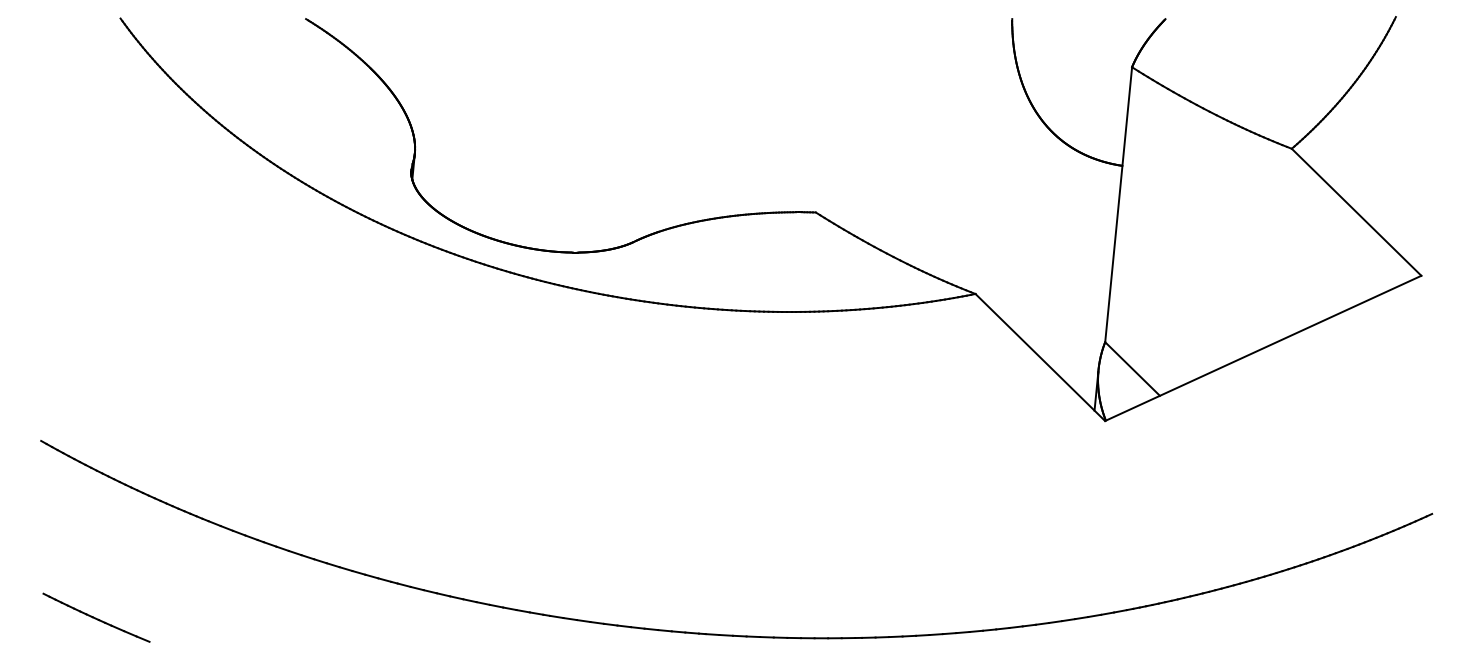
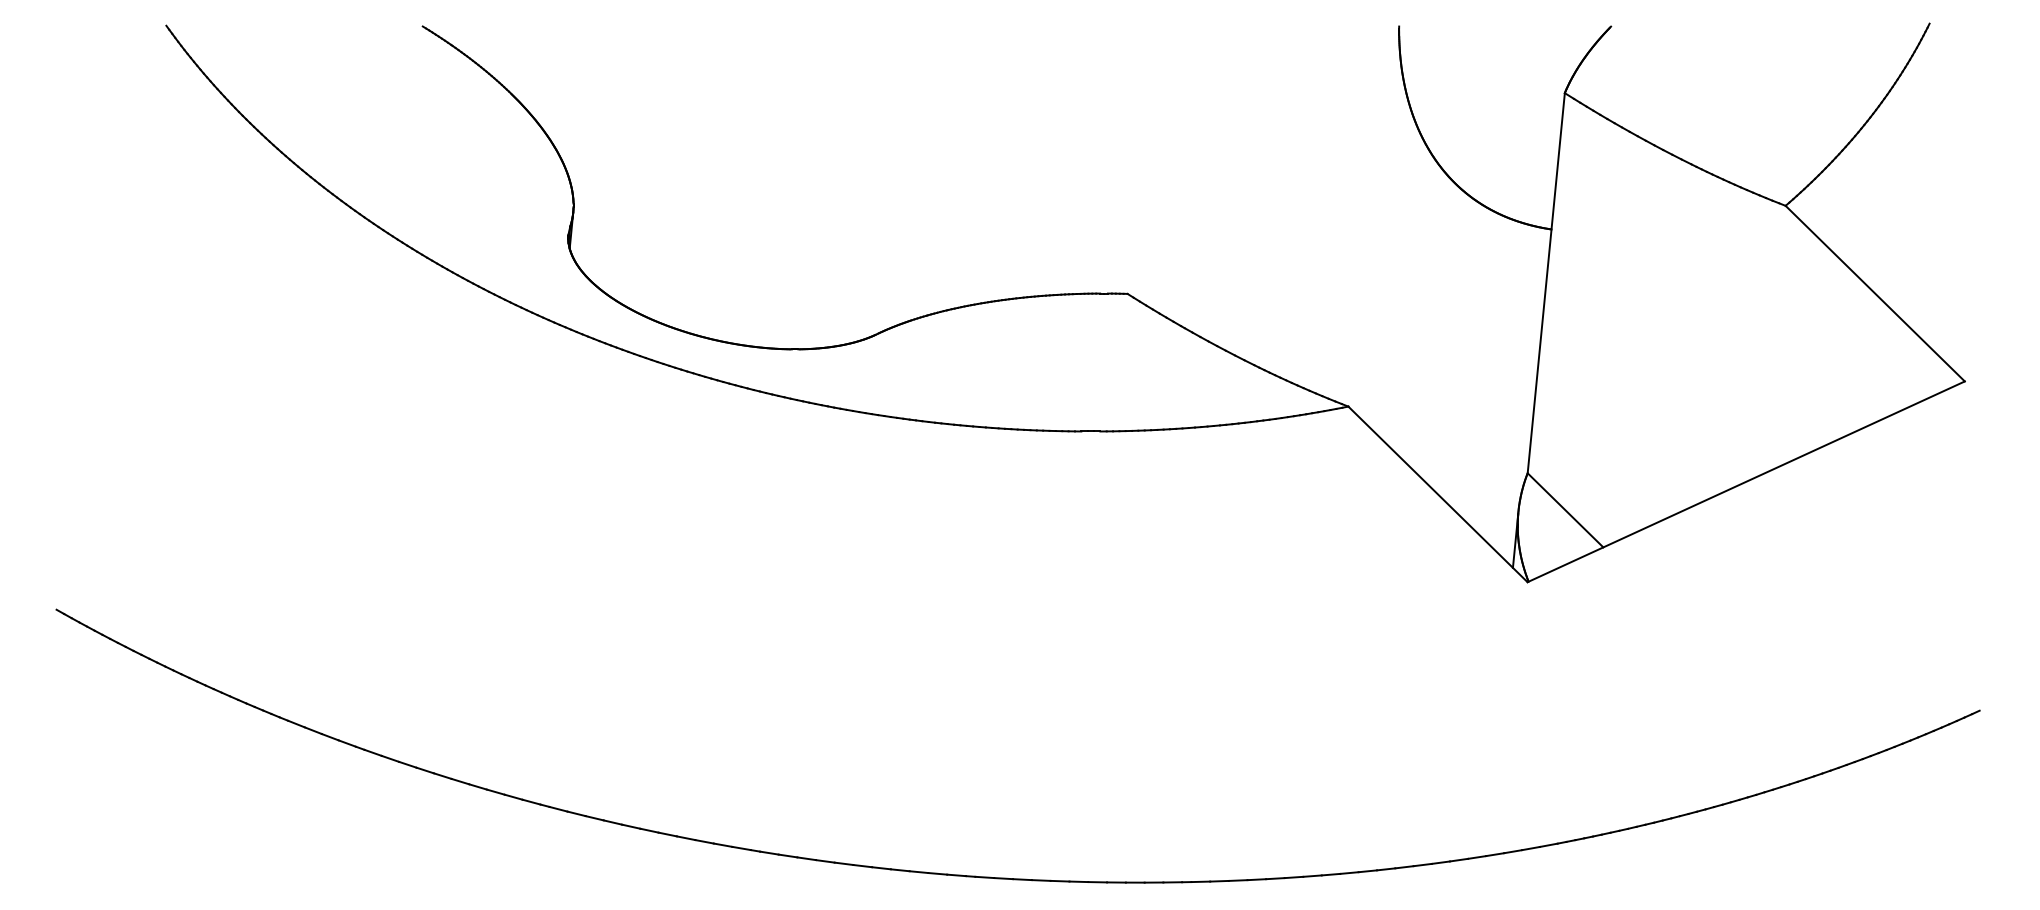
part: (96, 617) -> (132, 854), removed

